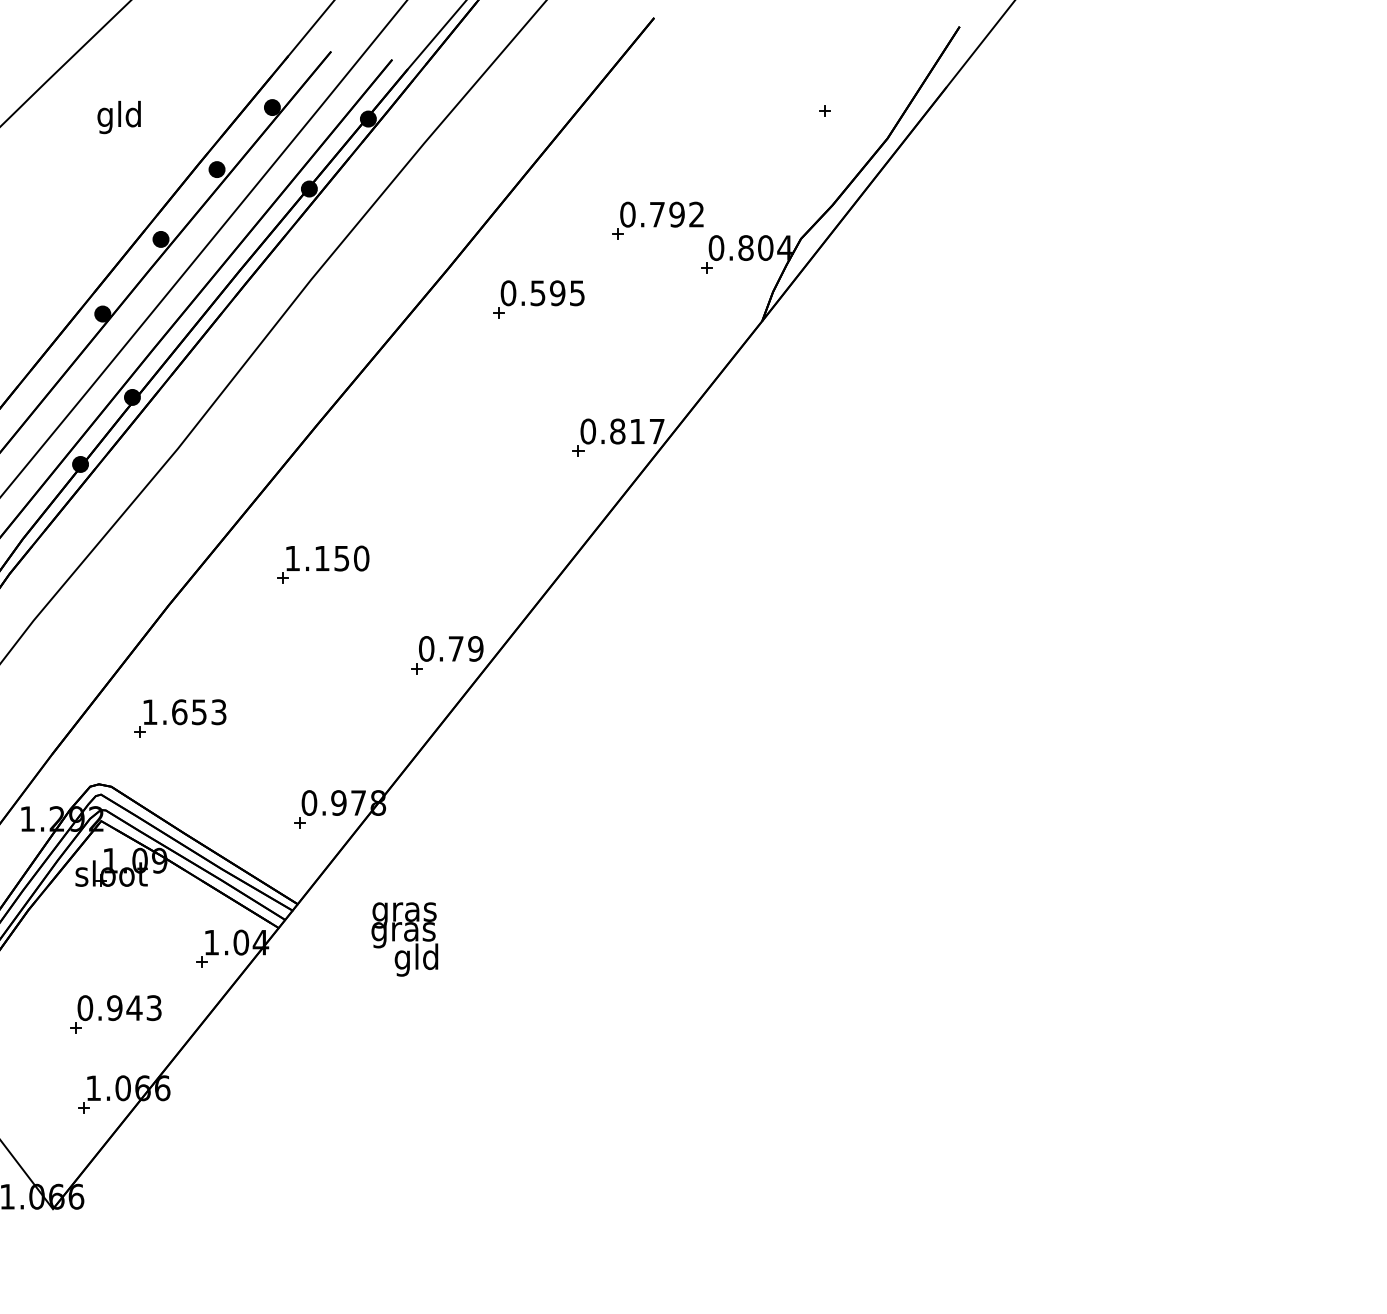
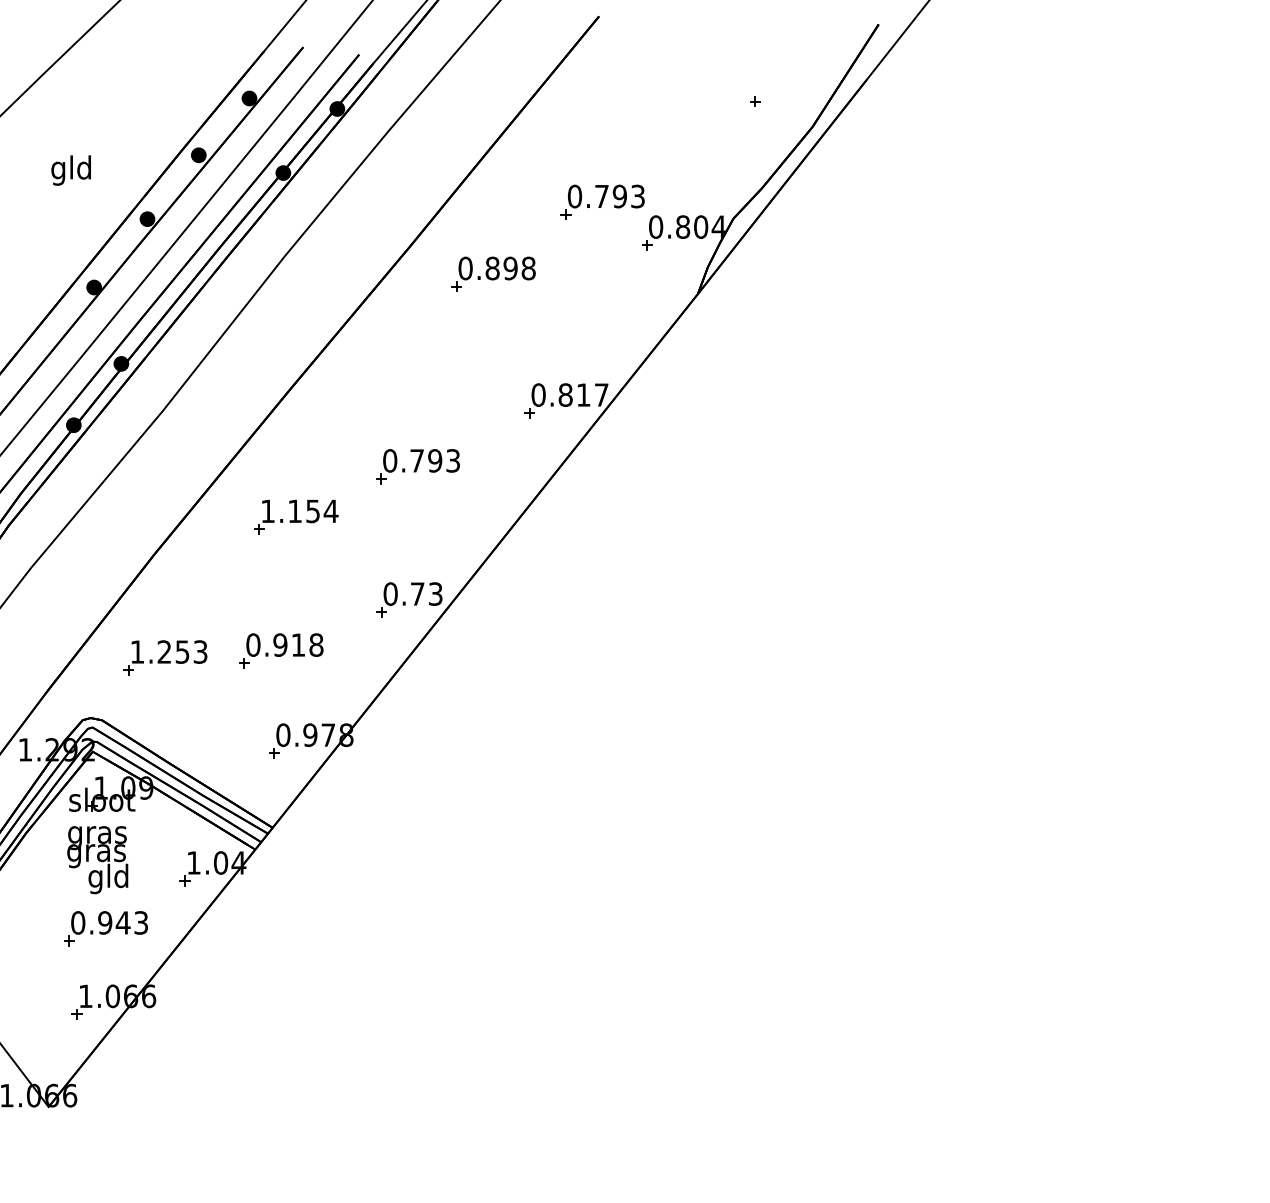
text: (118, 117) -> (70, 170), moved
text: (696, 214) -> (637, 196), 0.792 -> 0.793
text: (557, 293) -> (510, 268), 0.595 -> 0.898
part: (455, 509) -> (417, 466), added
text: (360, 558) -> (330, 511), 1.150 -> 1.154
text: (475, 648) -> (435, 593), 0.79 -> 0.73
part: (307, 710) -> (281, 650), added
text: (179, 711) -> (164, 651), 1.653 -> 1.253
text: (404, 939) -> (97, 860), moved

